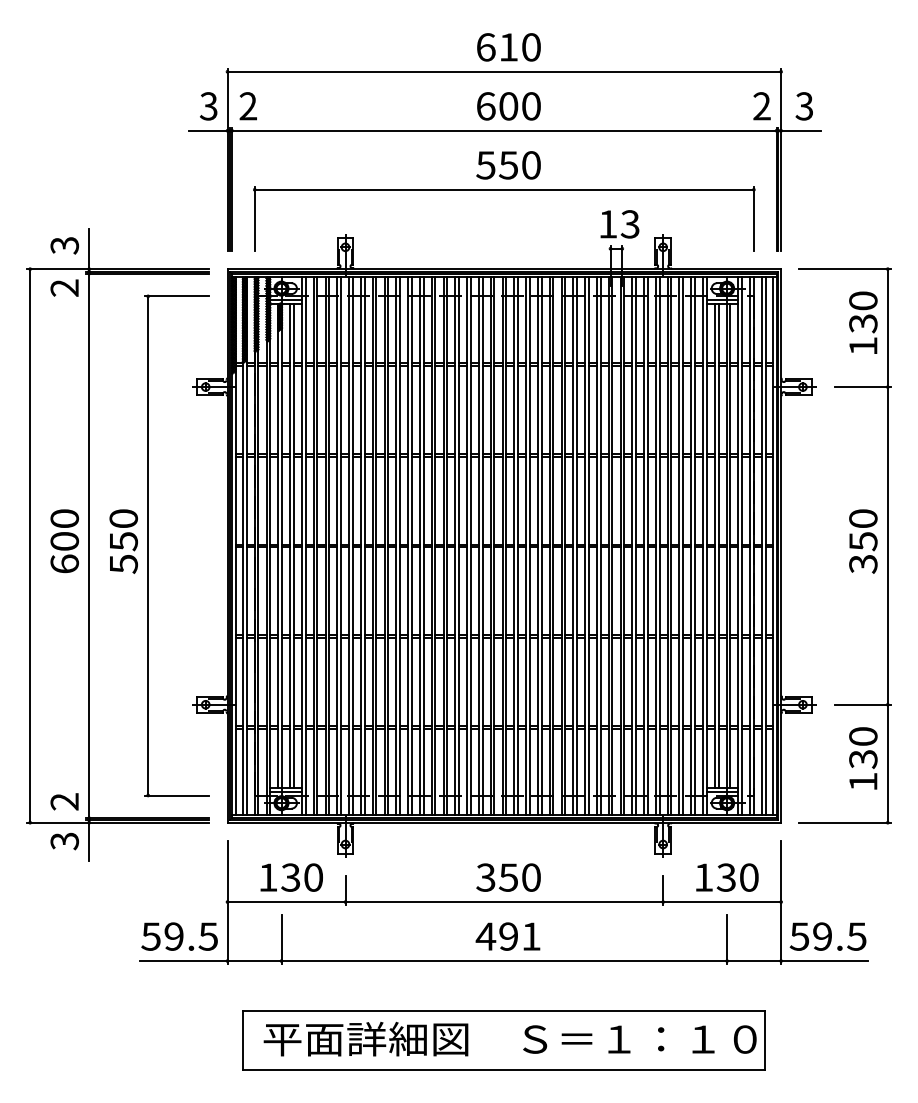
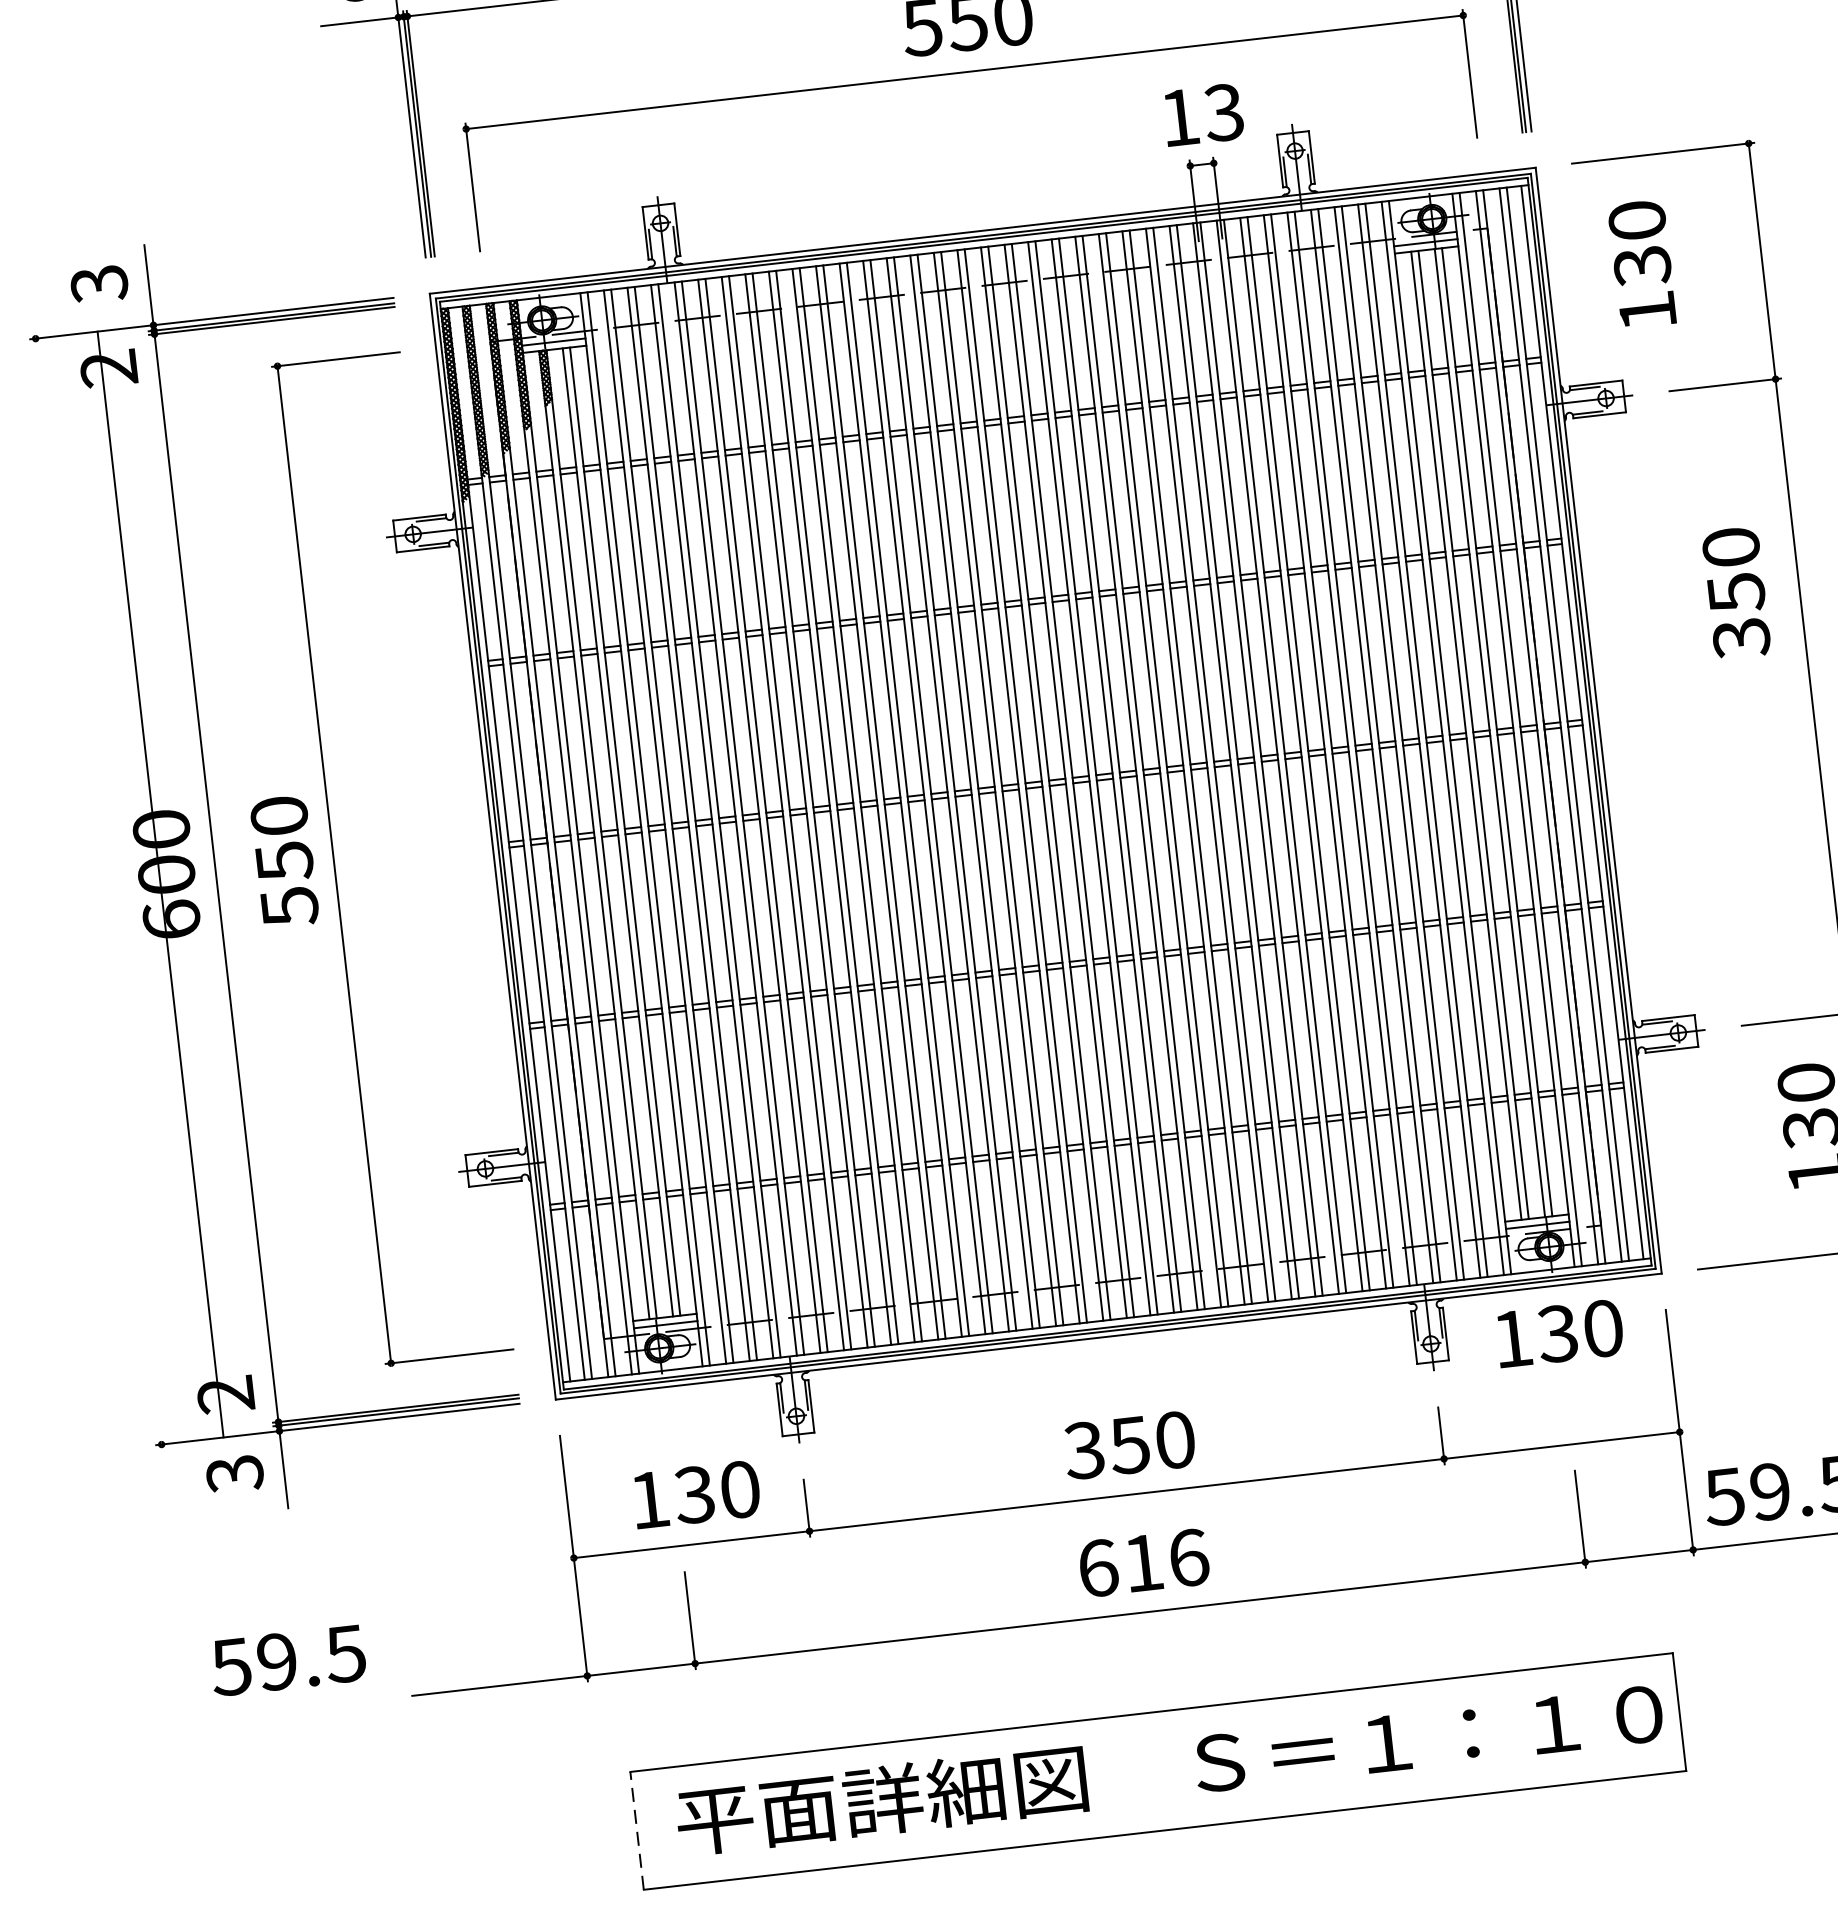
text: (863, 322) -> (1642, 263), moved
text: (863, 541) -> (1736, 592), moved
line: (30, 545) -> (161, 883), moved
text: (727, 877) -> (1559, 1333), moved
text: (179, 936) -> (288, 1660), moved
text: (508, 936) -> (1142, 1562), 491 -> 616
line: (243, 1039) -> (637, 1829), solid -> dashed

